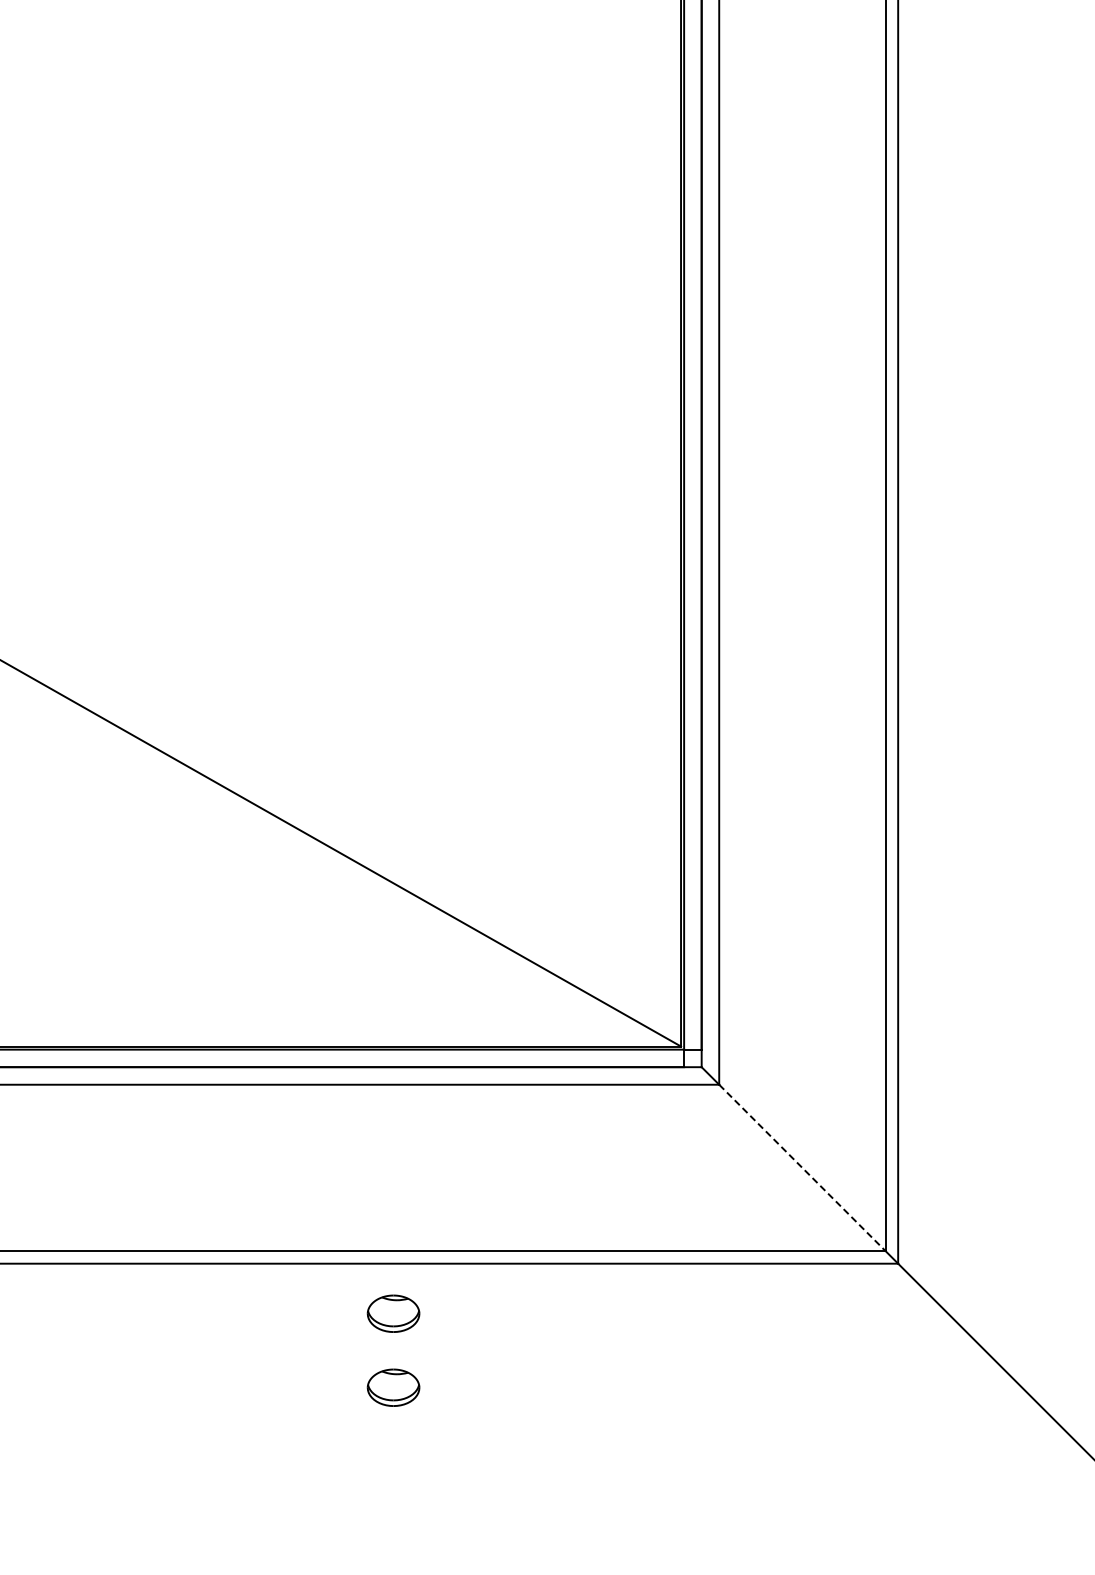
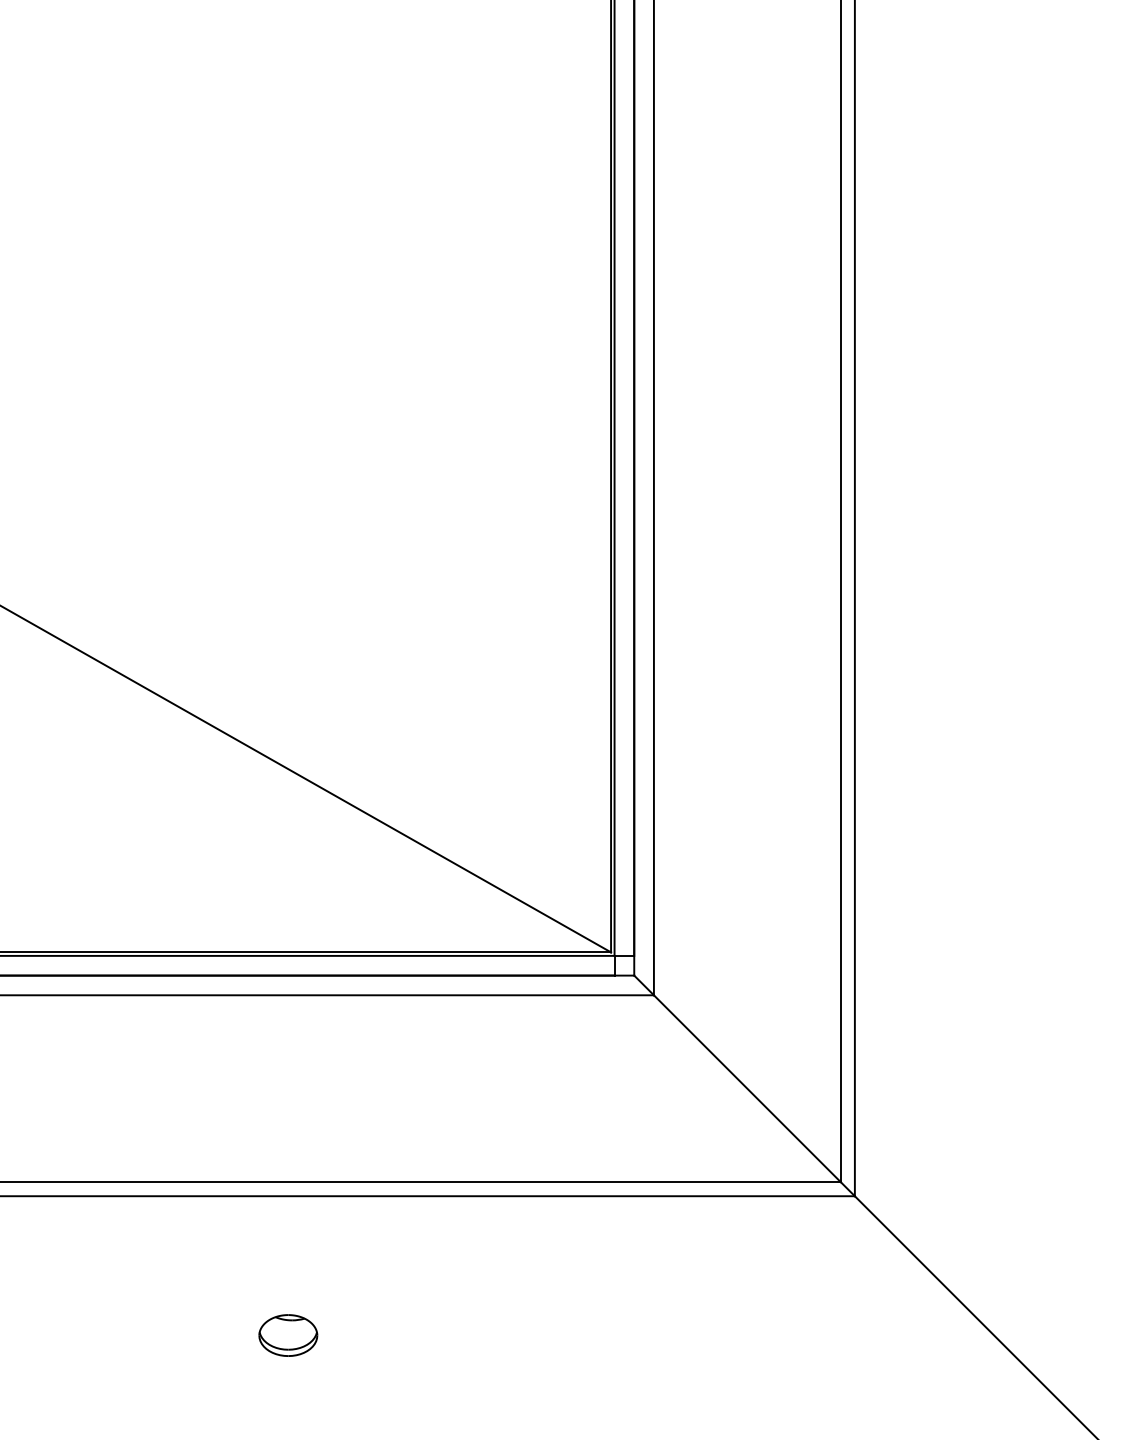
line: (802, 1168) -> (747, 1089), dashed -> solid
part: (393, 1313) -> (288, 1252), removed

